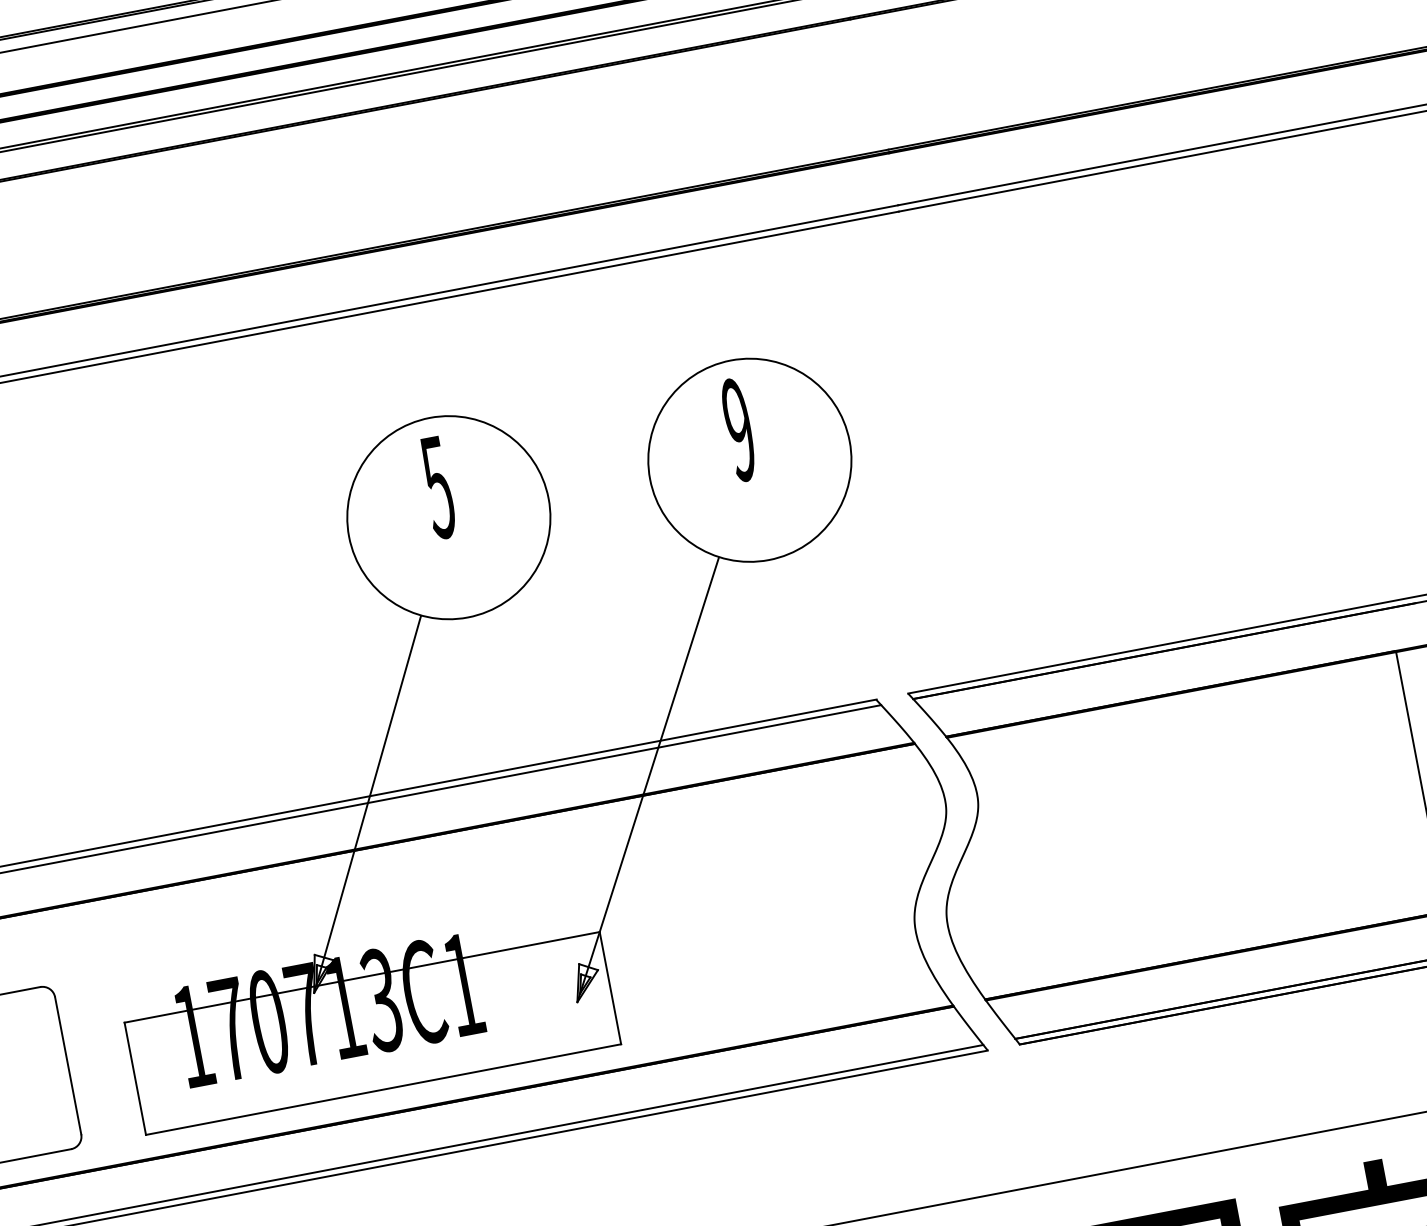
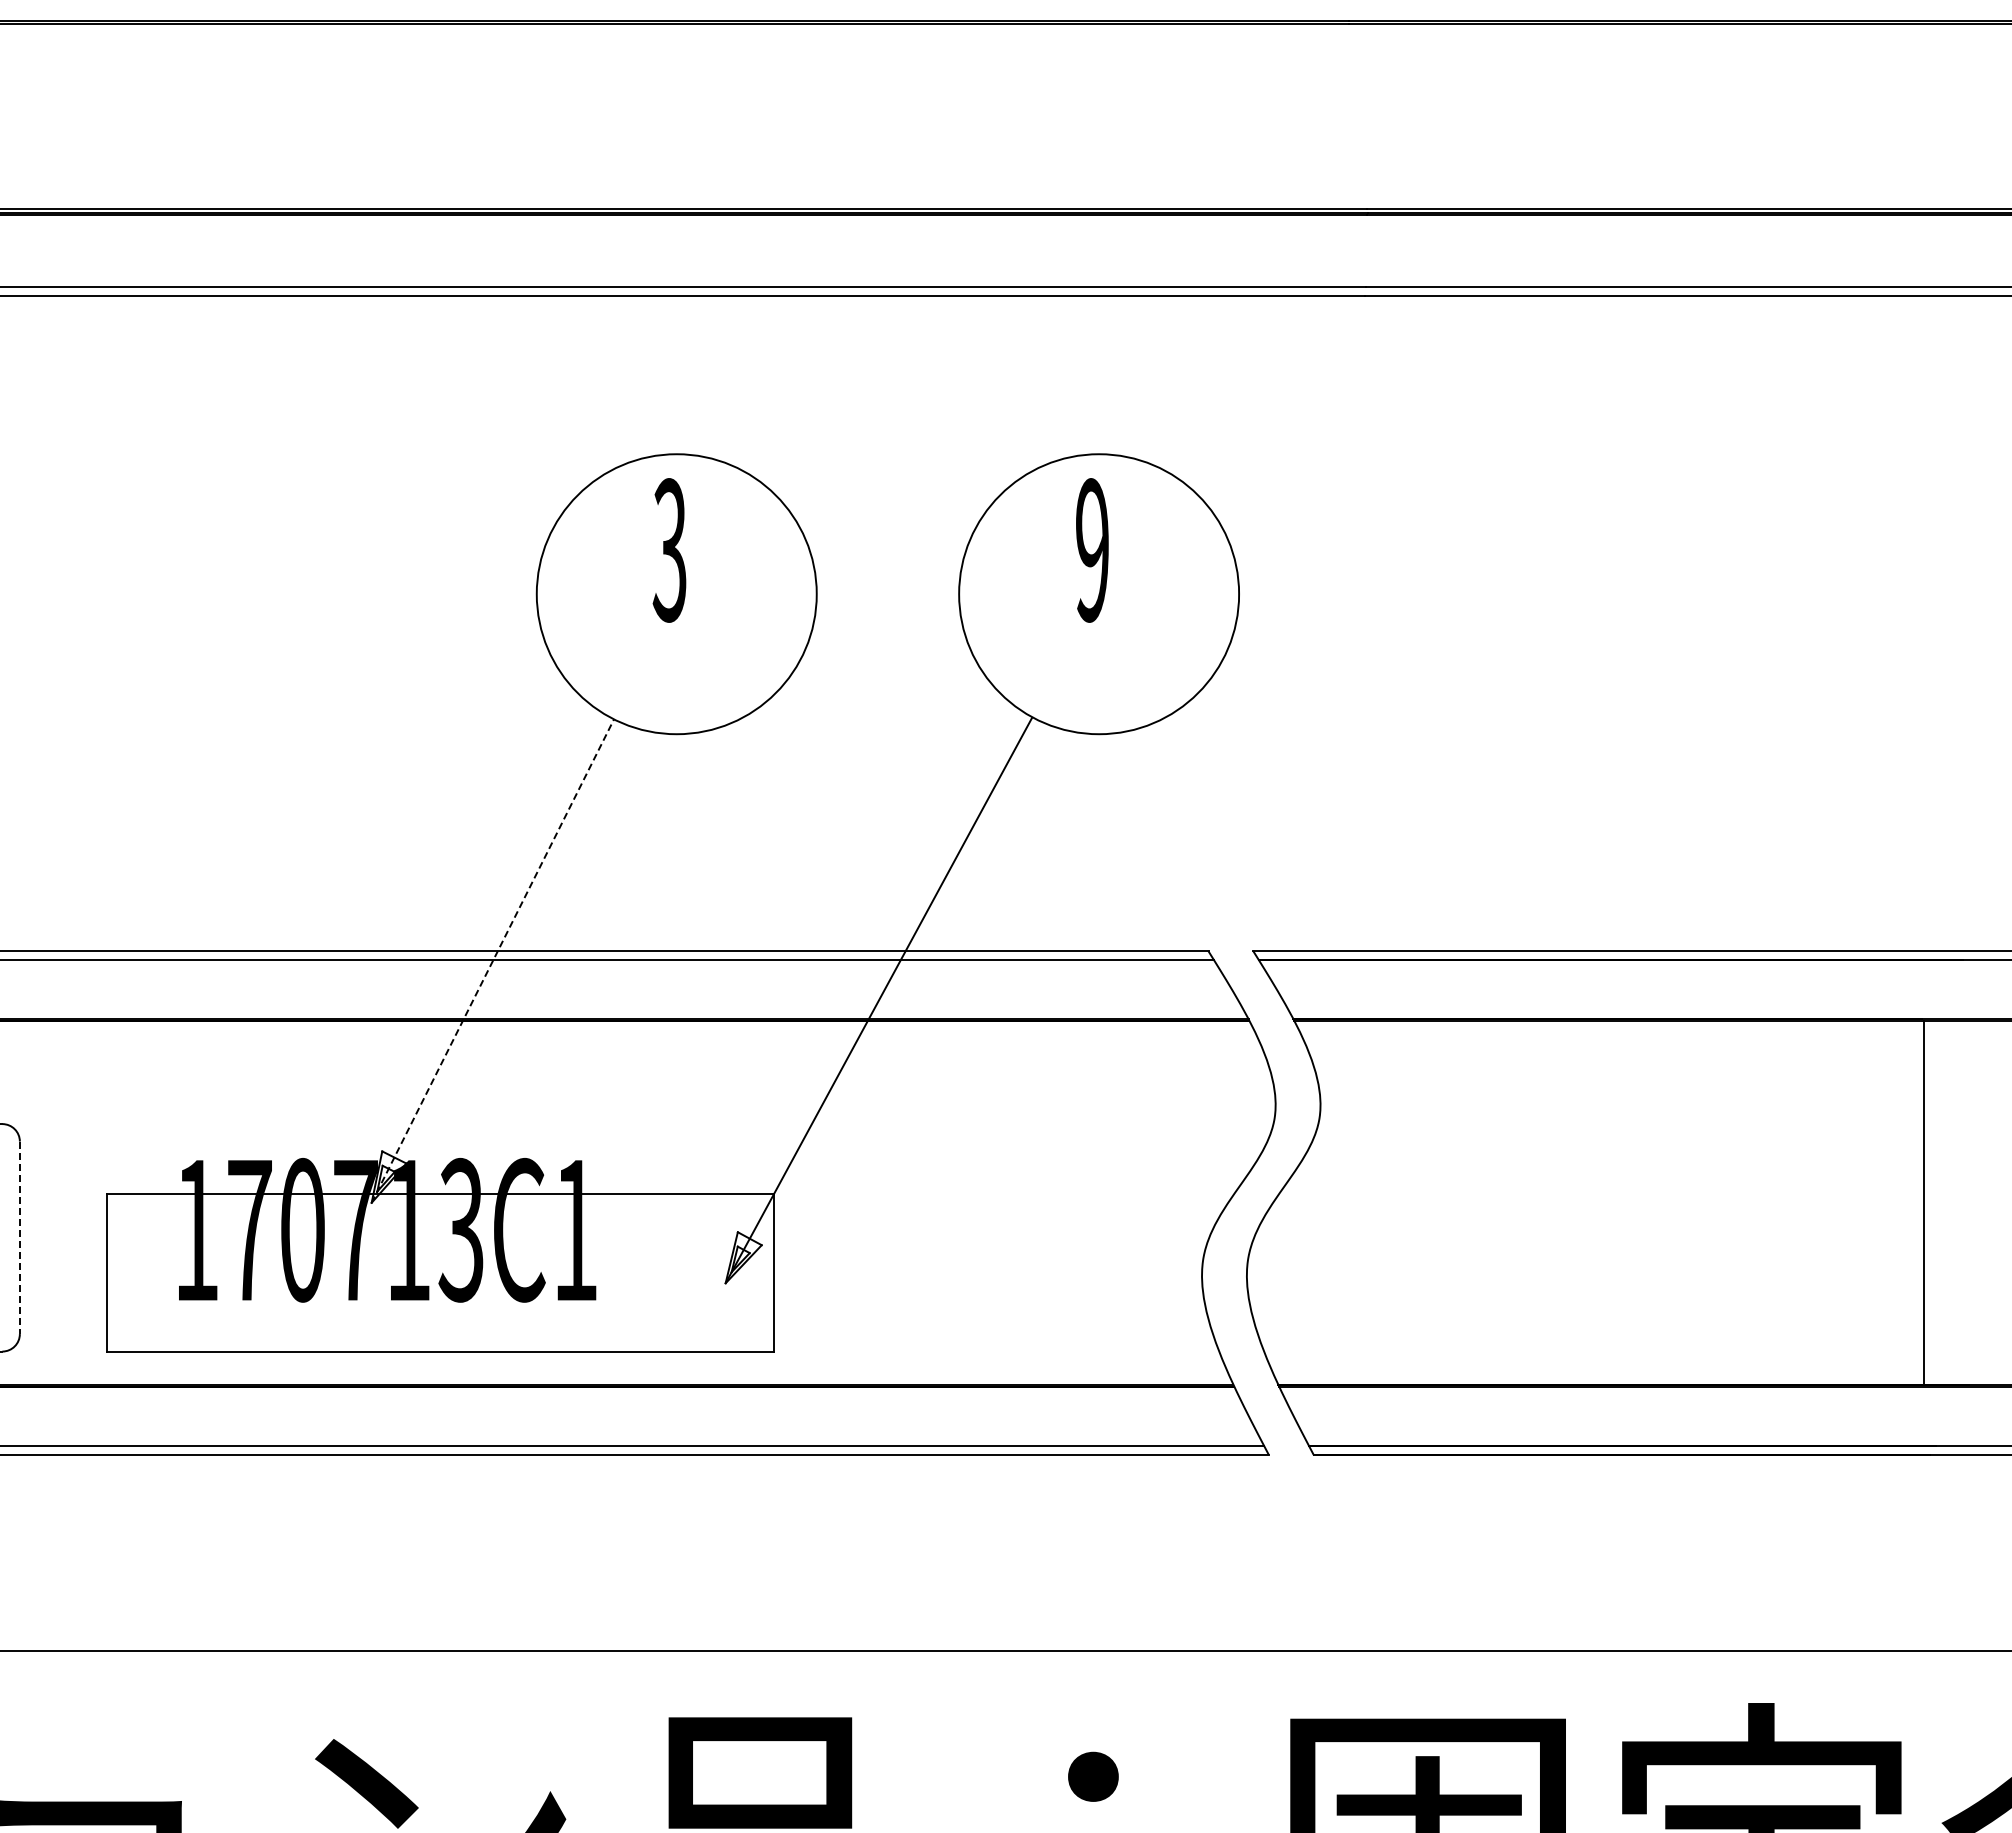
text: (437, 487) -> (669, 550), 5 -> 3
line: (368, 803) -> (493, 960), solid -> dashed
line: (68, 1066) -> (19, 1238), solid -> dashed

